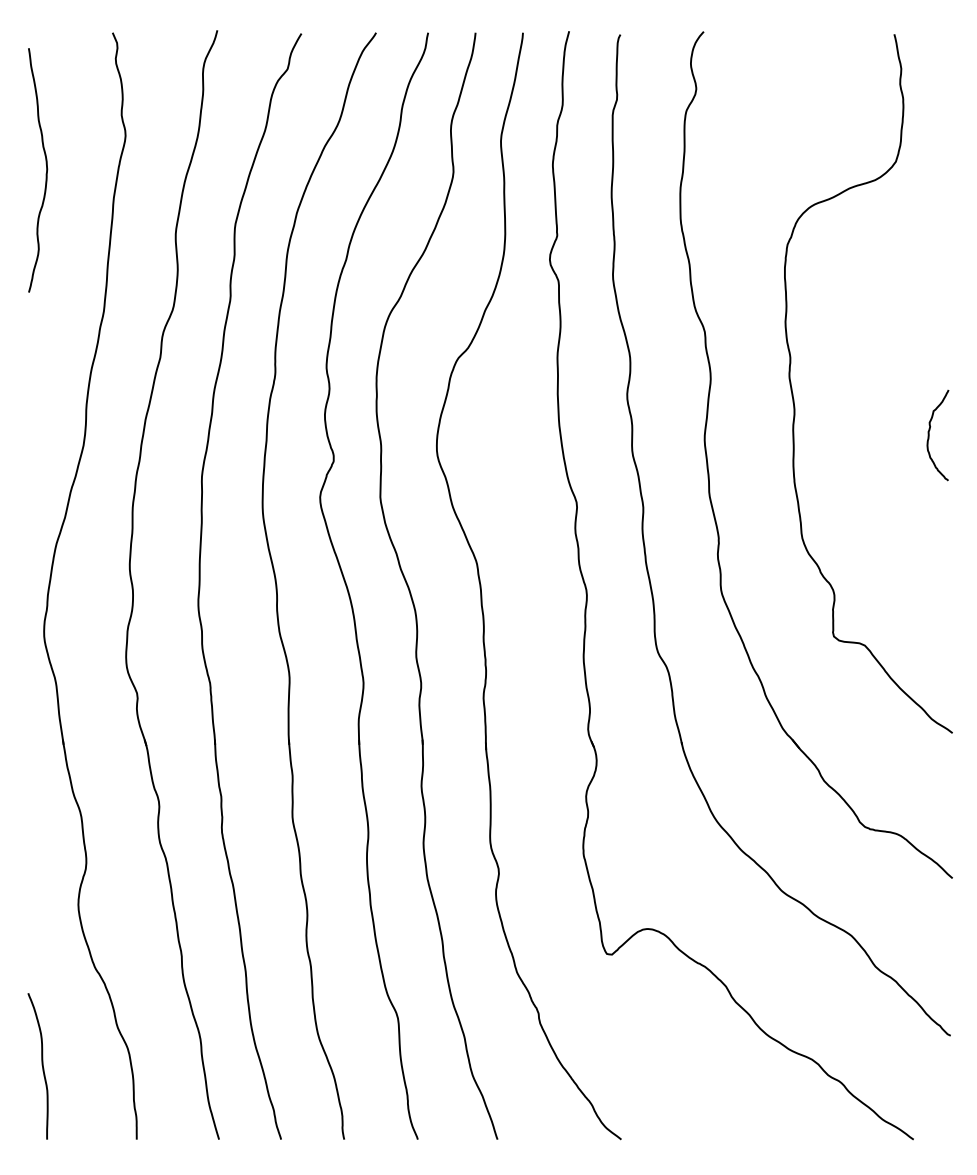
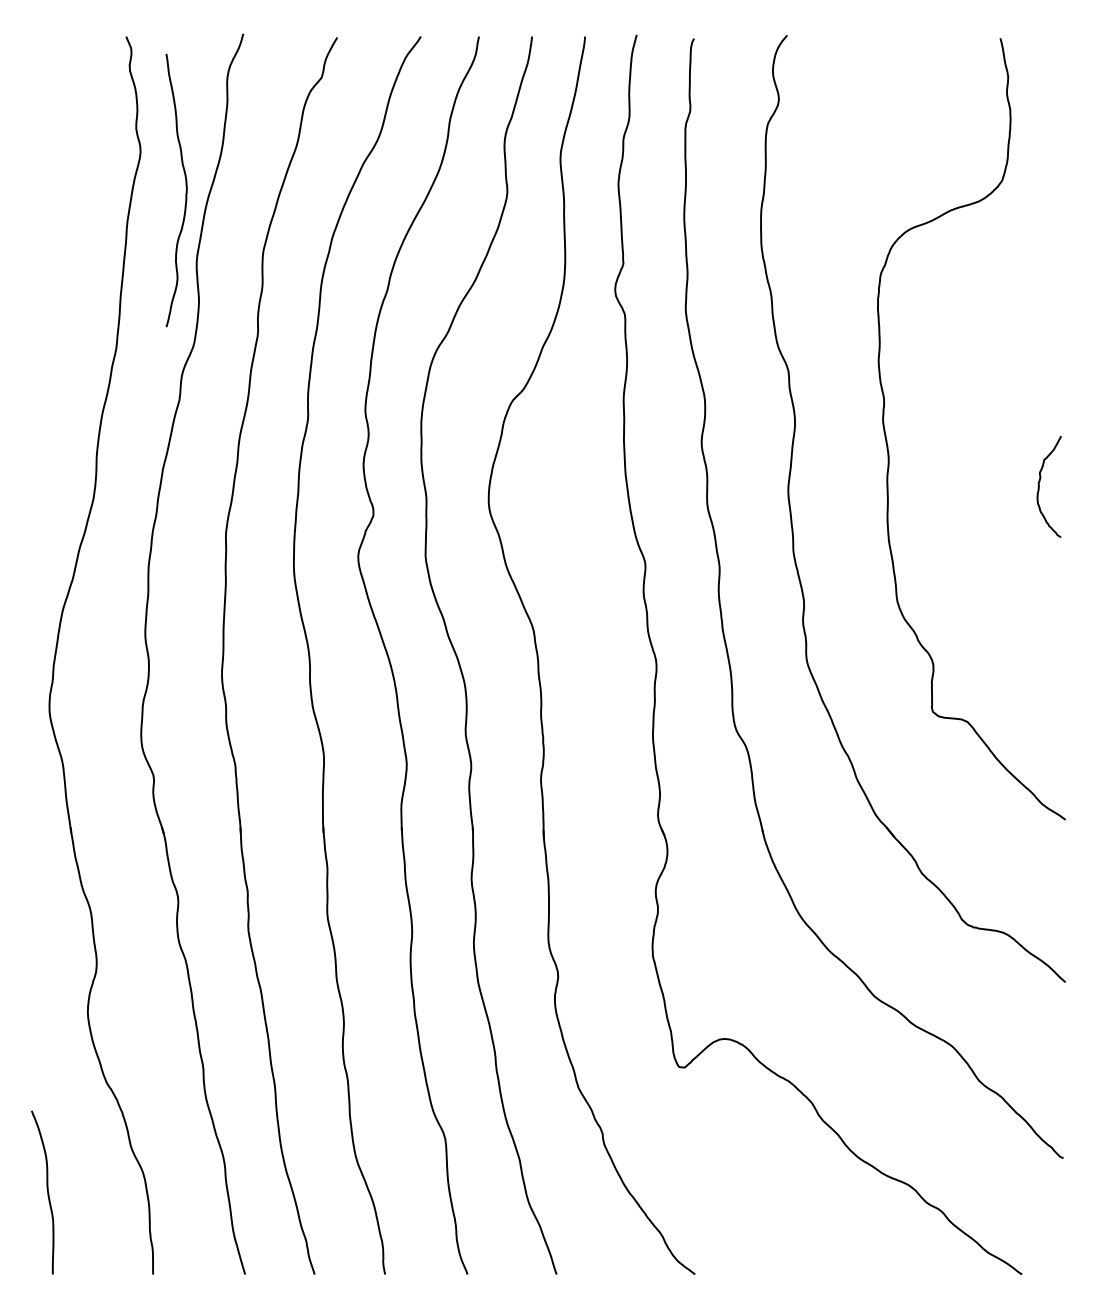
curve: (45, 171) -> (185, 191), moved

